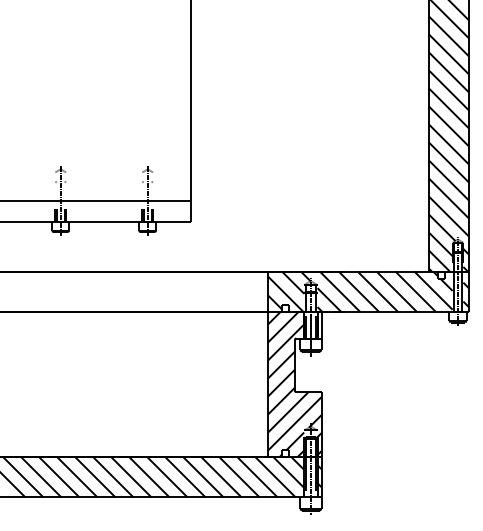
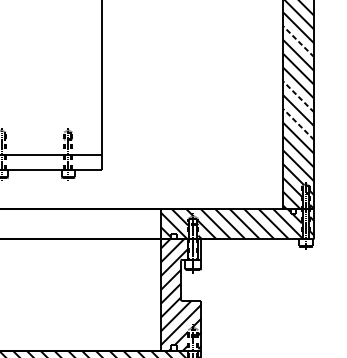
line: (448, 53) -> (298, 41), solid -> dashed
line: (448, 125) -> (298, 96), solid -> dashed
line: (448, 161) -> (298, 124), solid -> dashed

